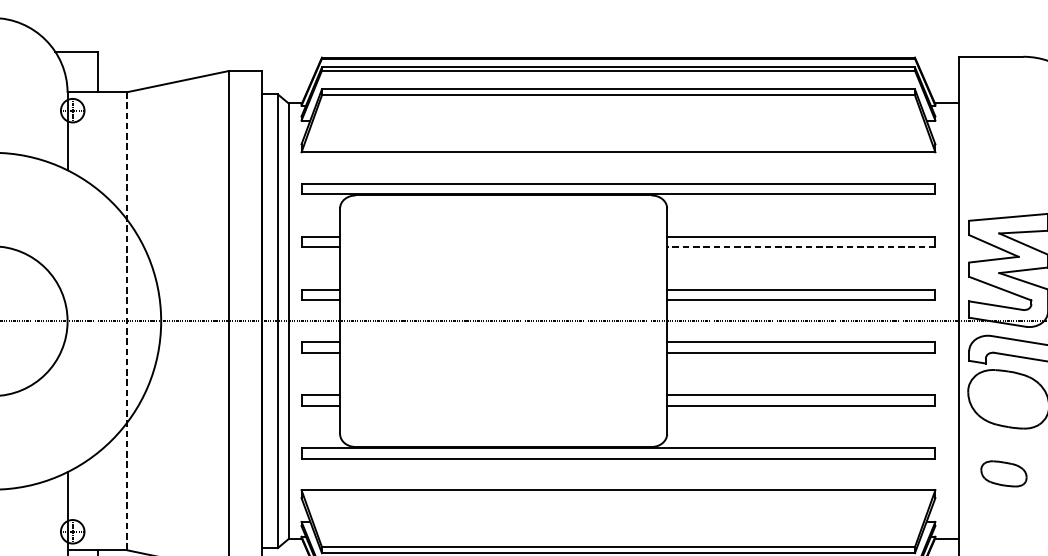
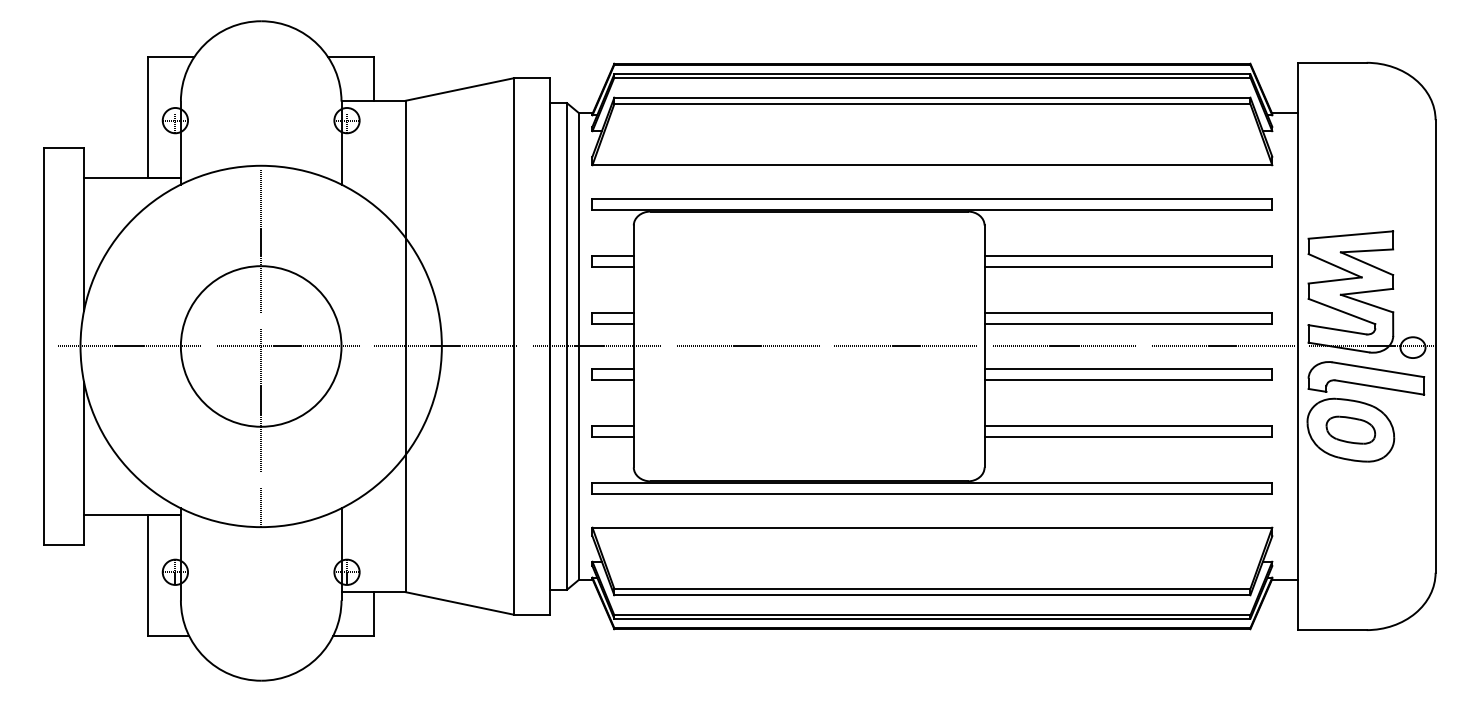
line: (801, 246) -> (1128, 266), dashed -> solid
line: (127, 321) -> (405, 346), dashed -> solid
part: (1003, 473) -> (1350, 429), moved

